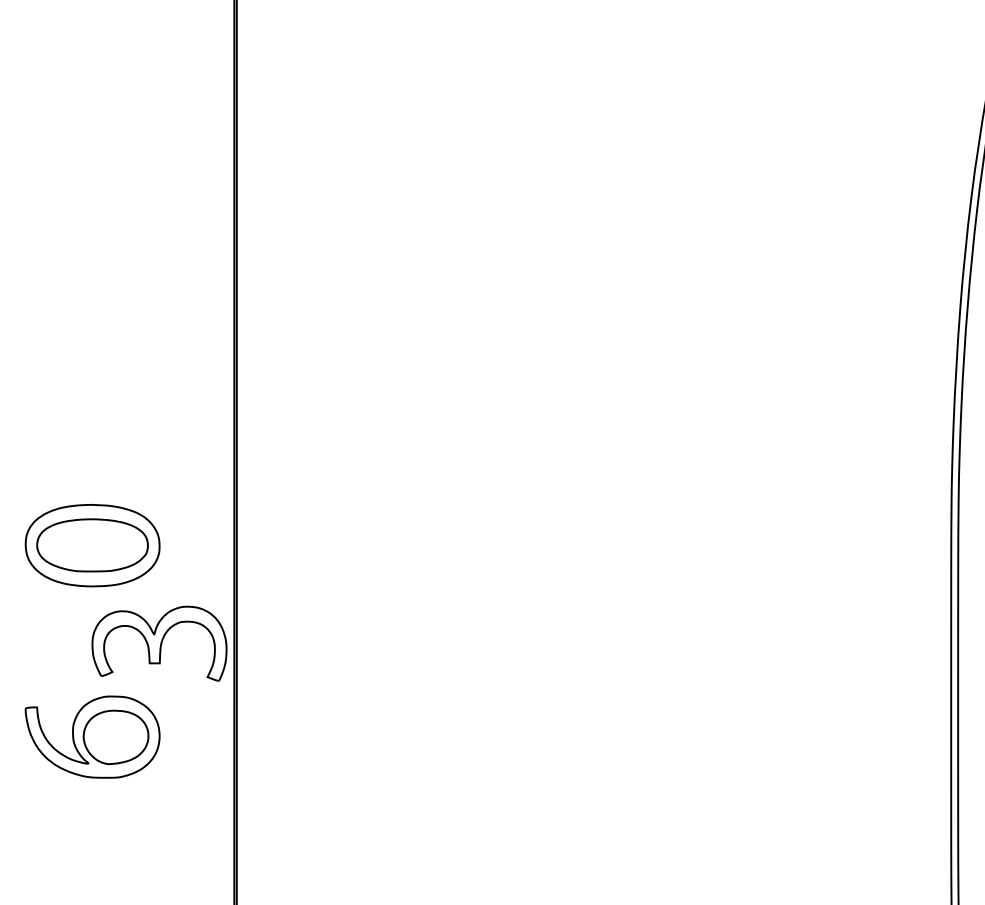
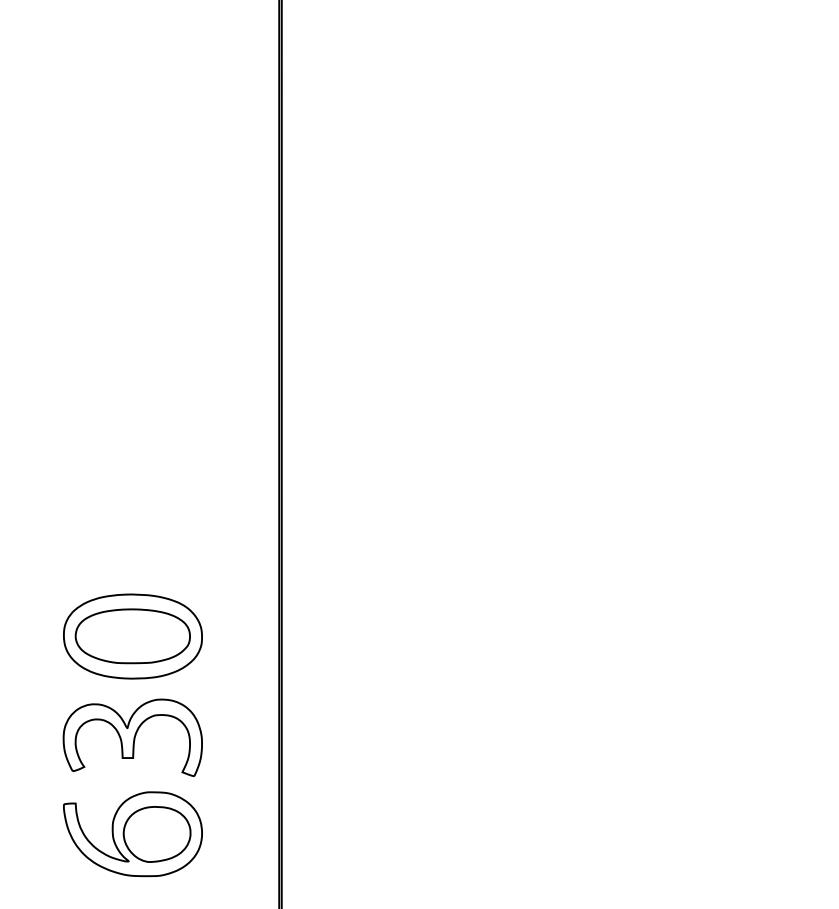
part: (159, 643) -> (132, 737), moved

